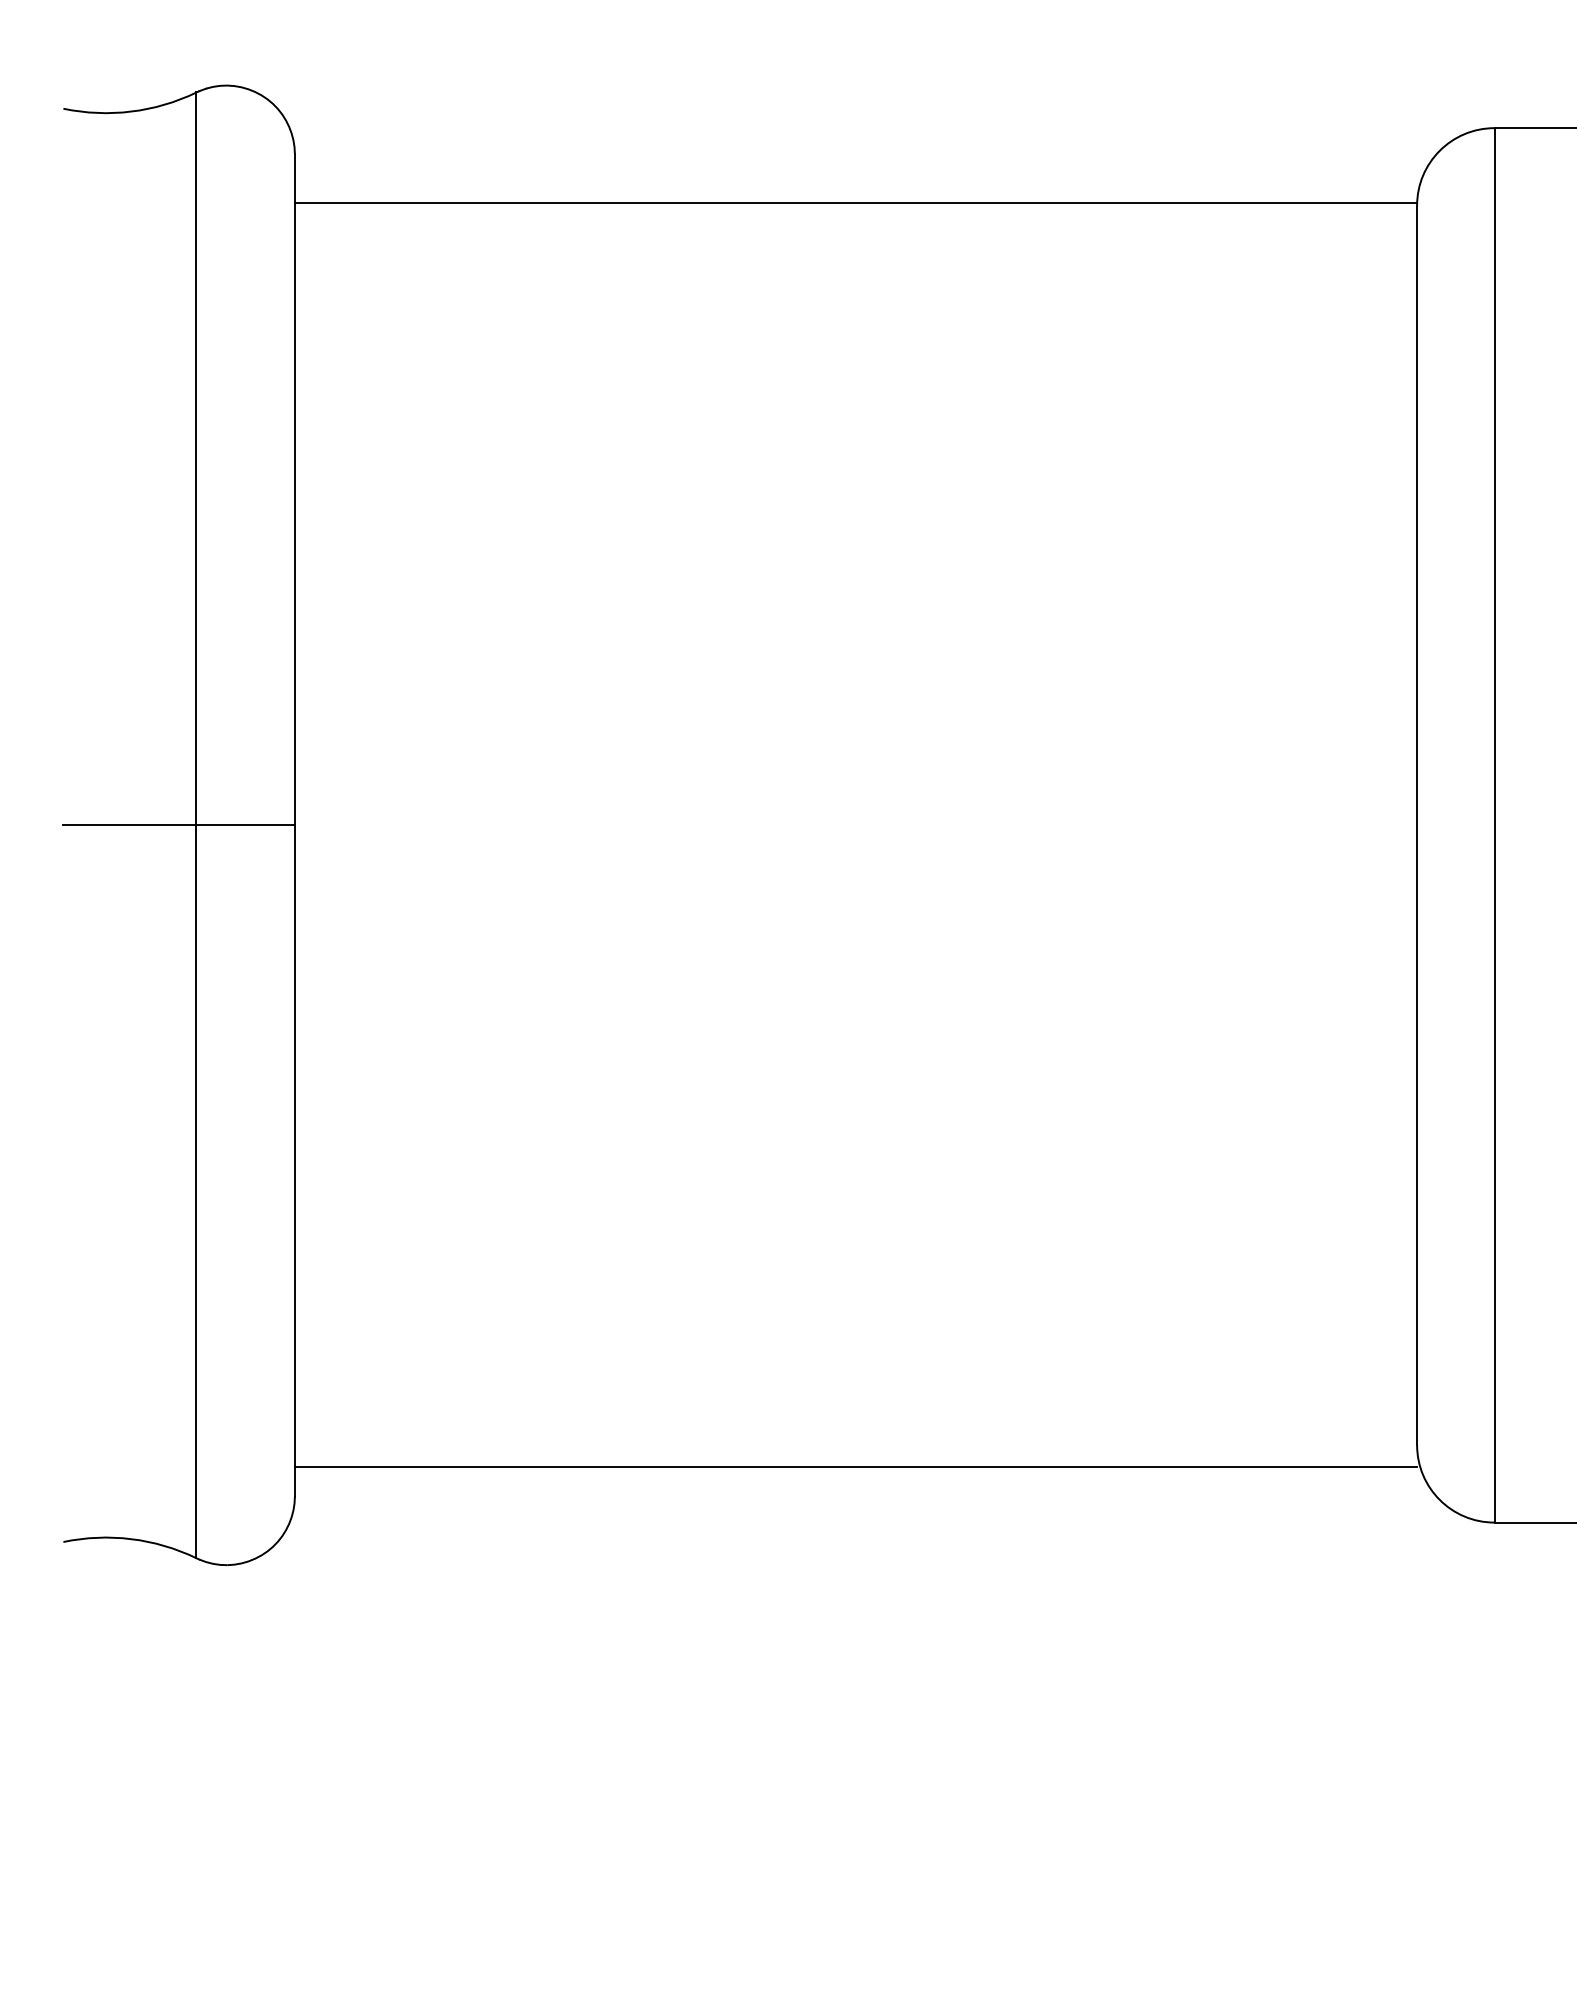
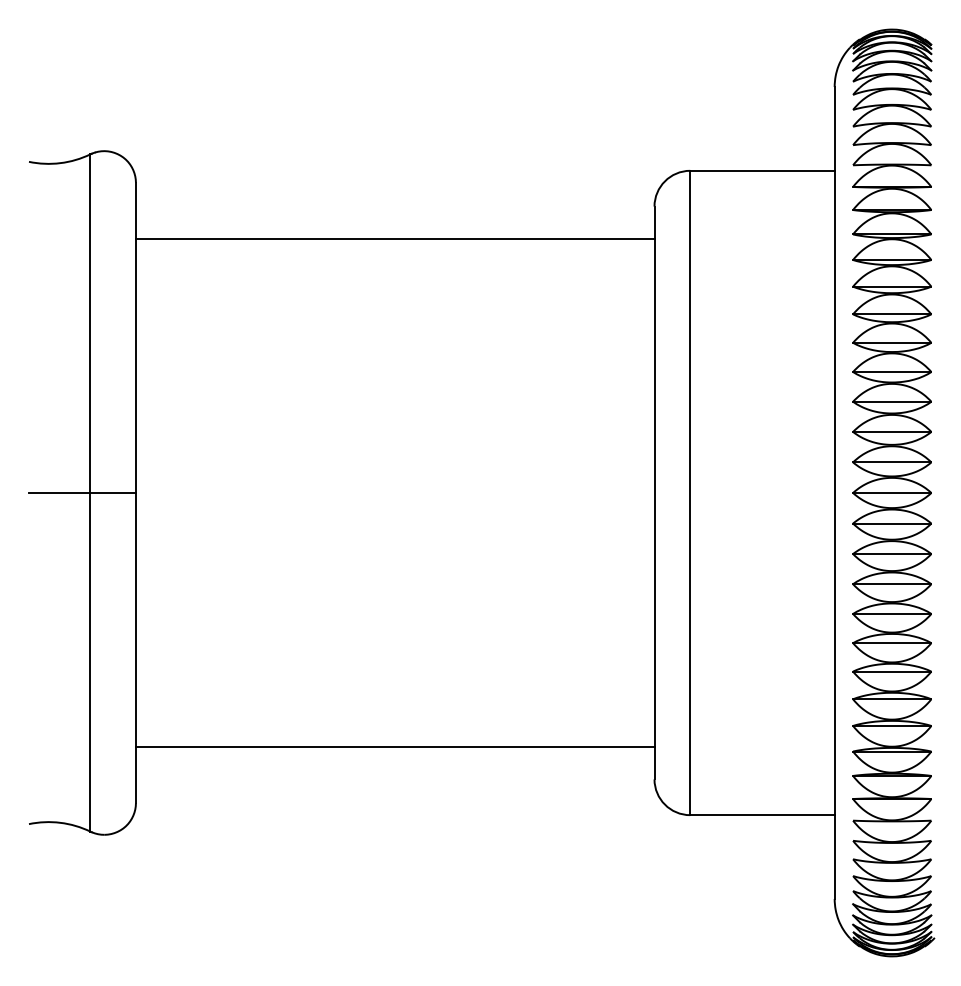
line: (854, 203) -> (394, 238), moved
line: (854, 1467) -> (394, 747), moved

